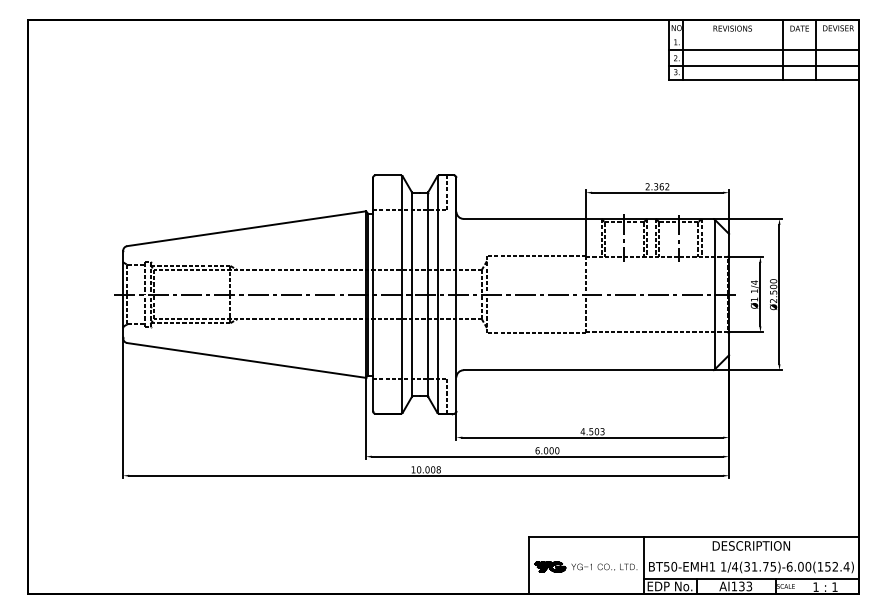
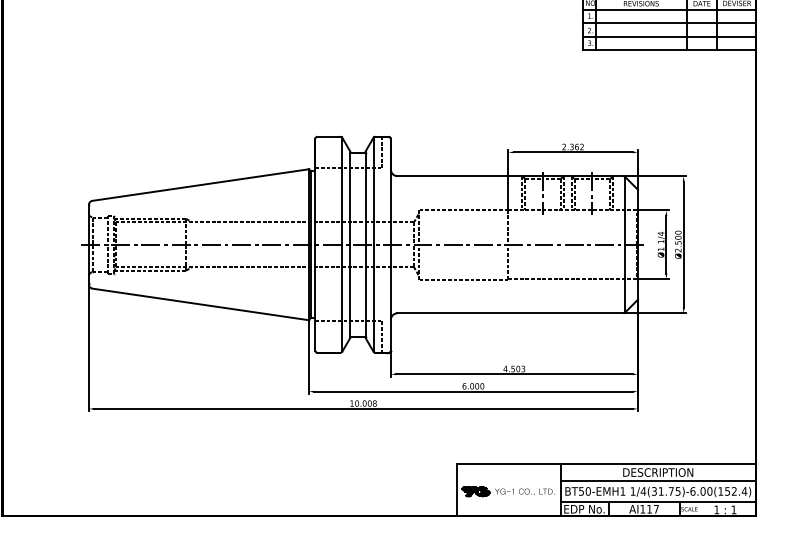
line: (763, 35) -> (669, 9), added
line: (751, 554) -> (658, 480), added
text: (745, 586) -> (652, 509), AI133 -> AI117

